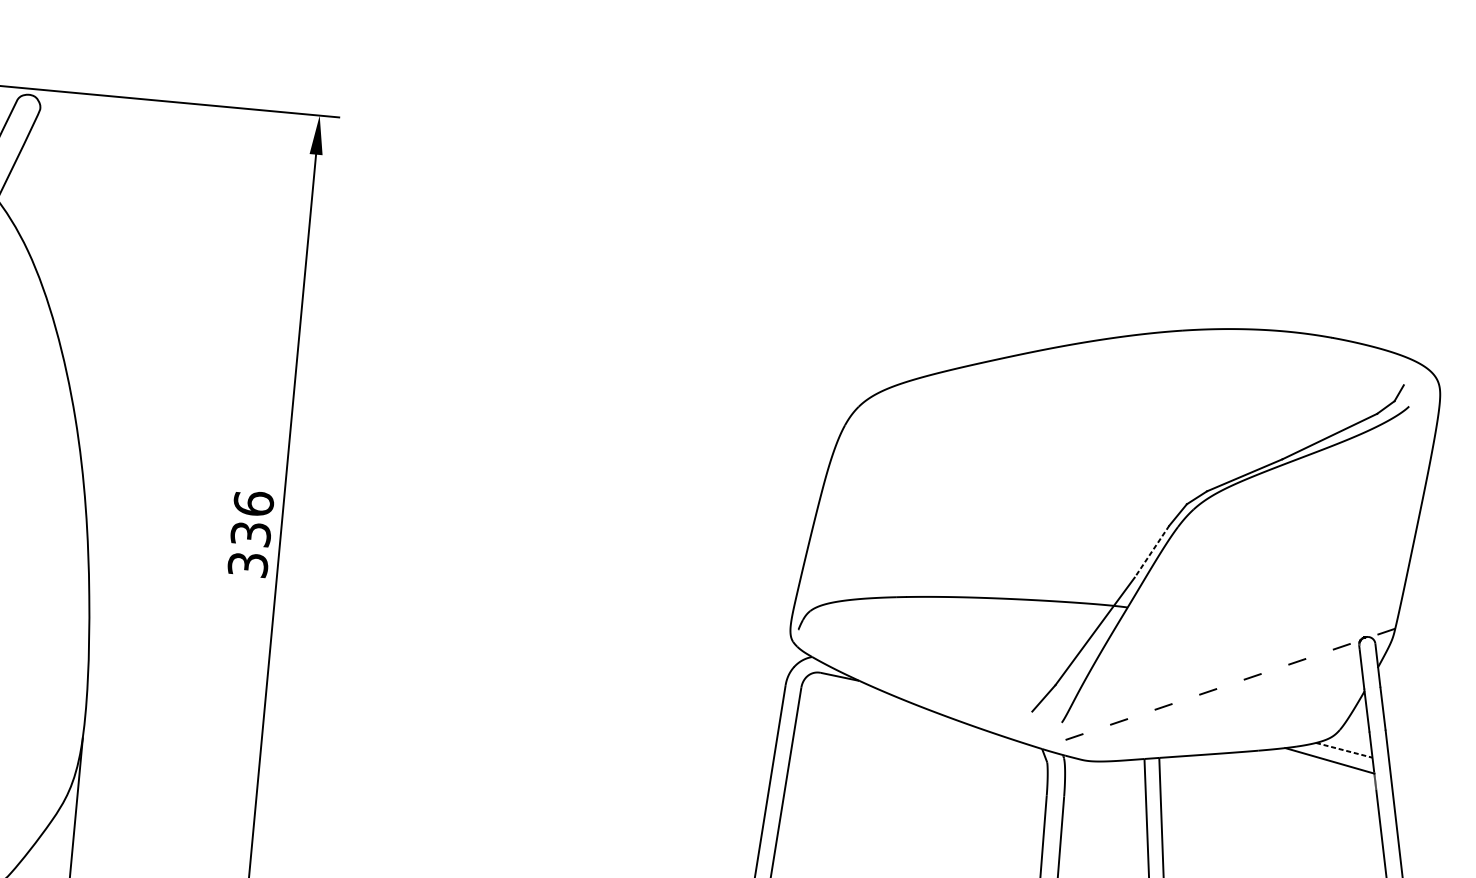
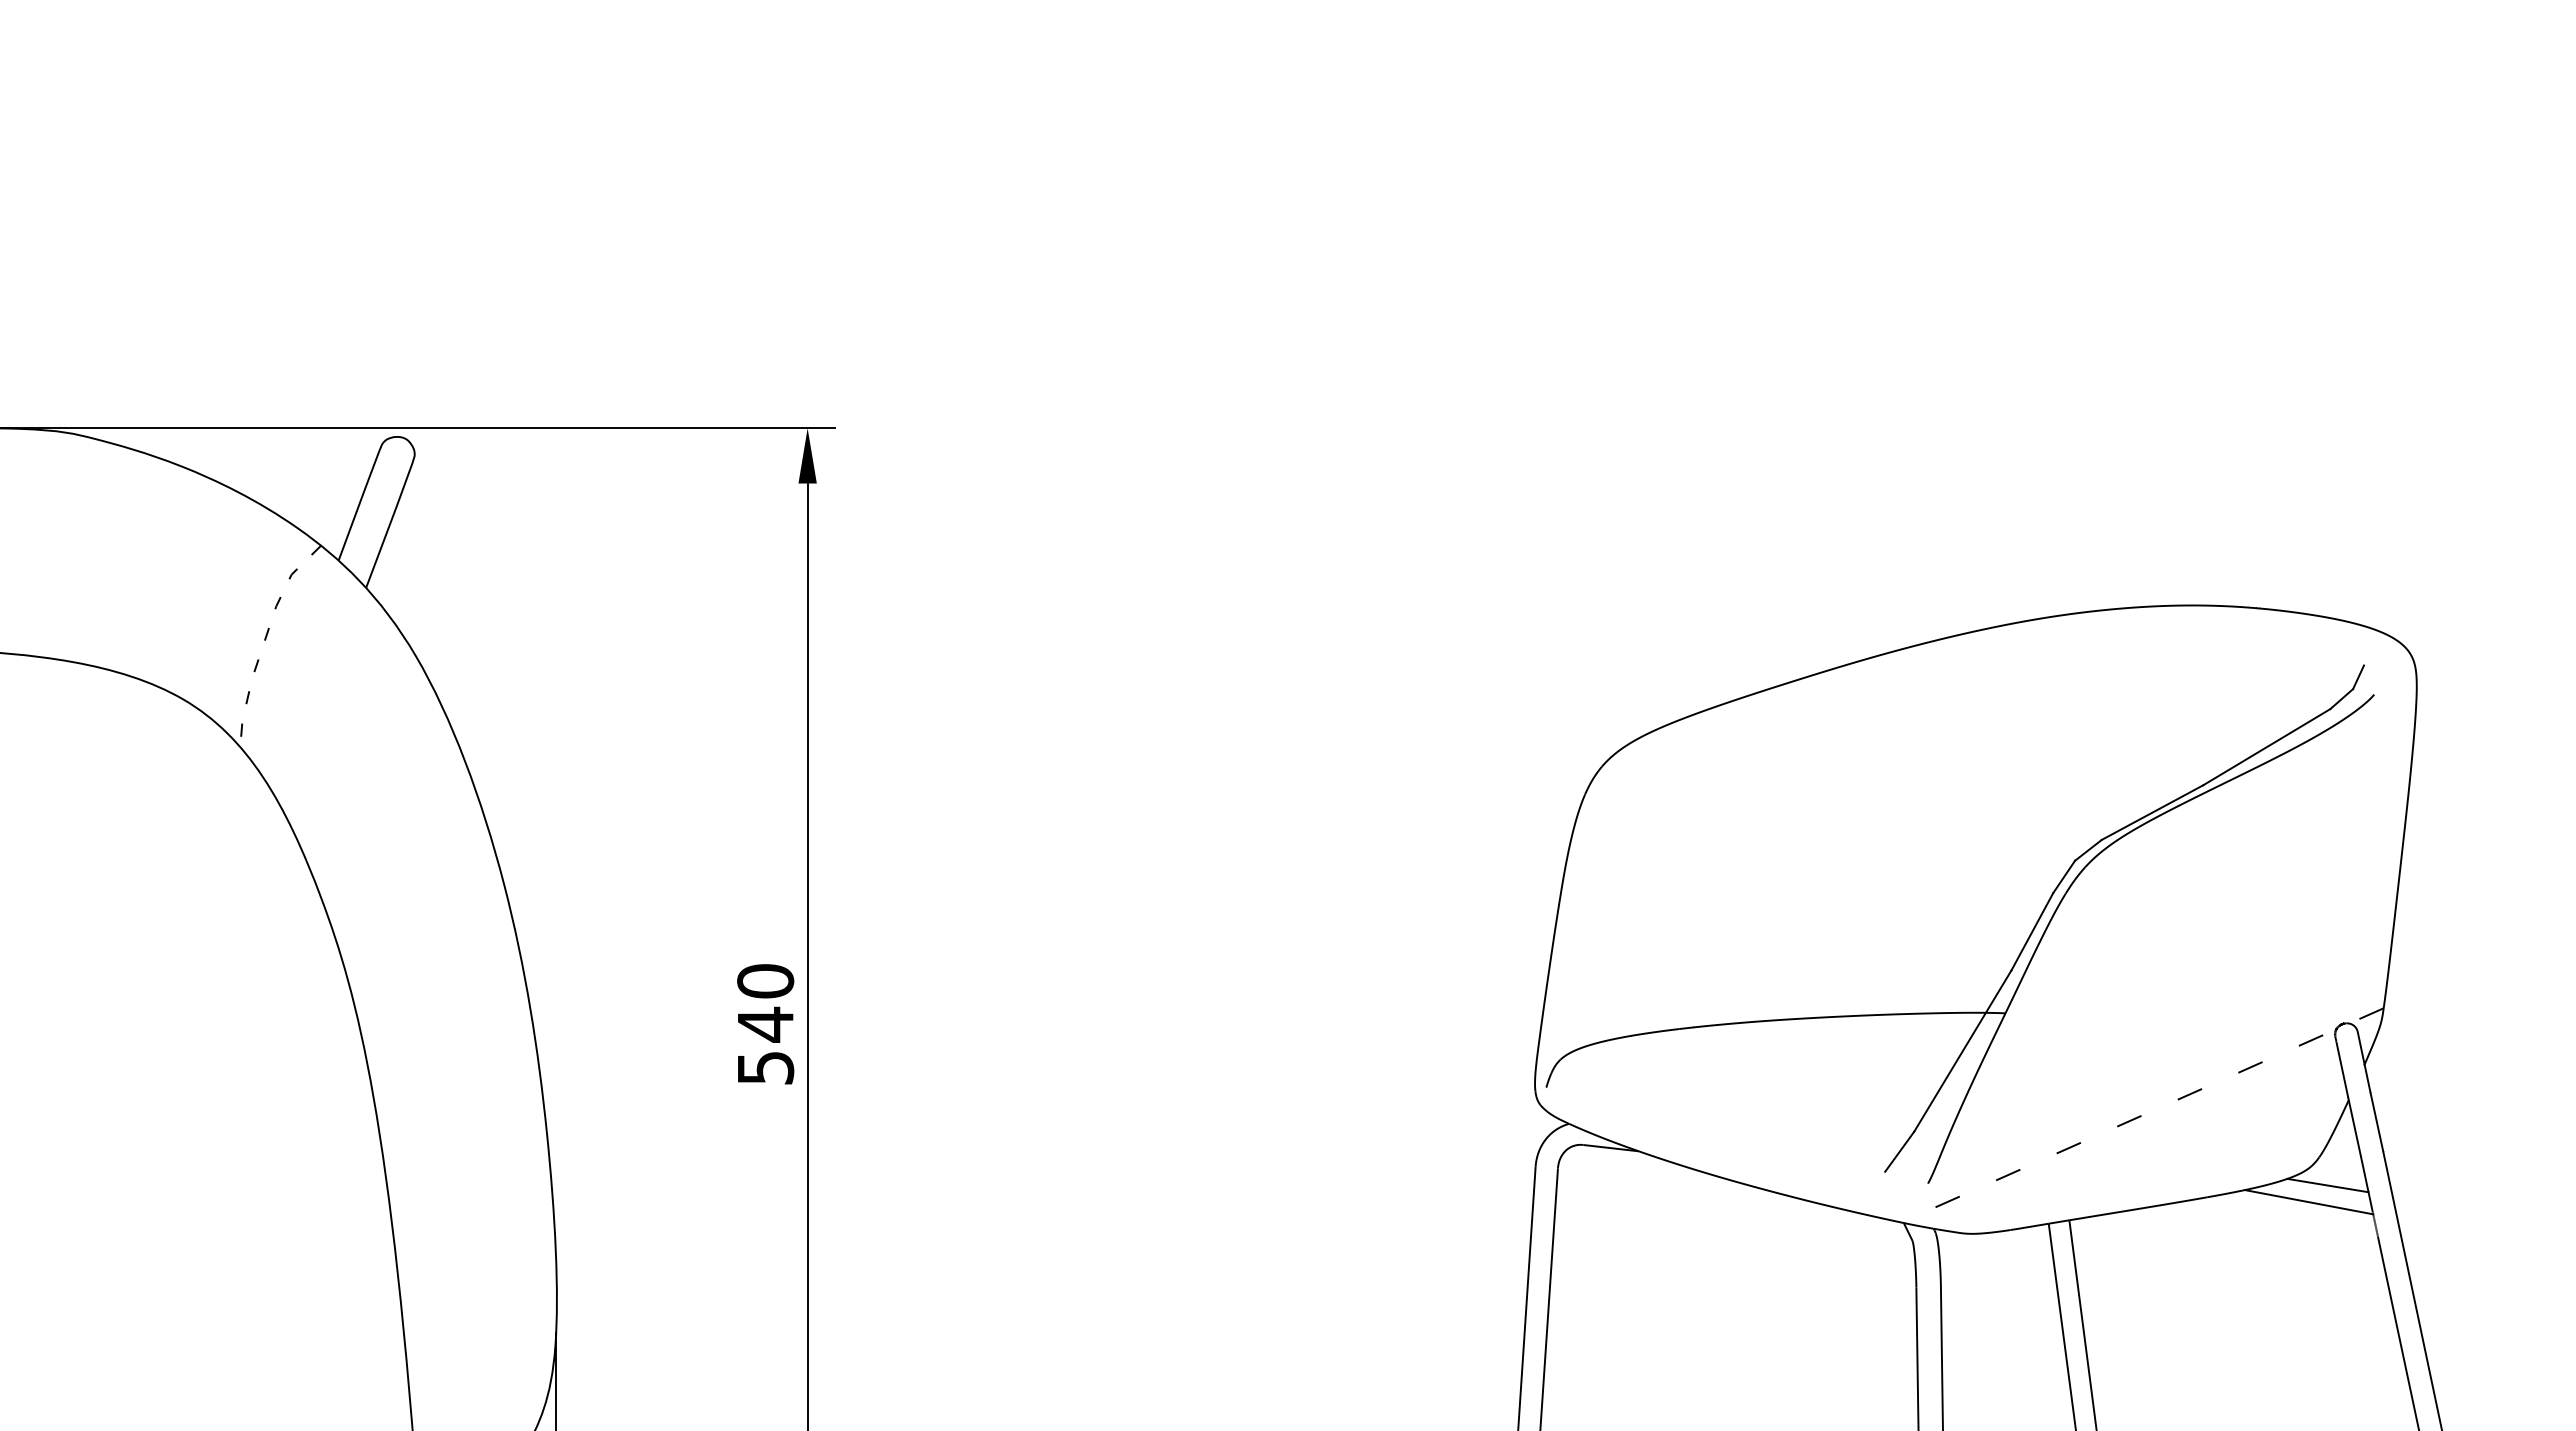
text: (250, 533) -> (765, 1023), 336 -> 540
line: (1152, 552) -> (2032, 932), dashed -> solid
line: (1344, 750) -> (2328, 1185), dashed -> solid

